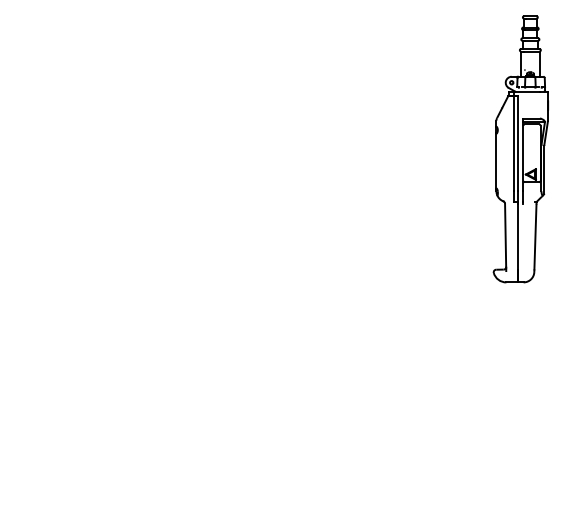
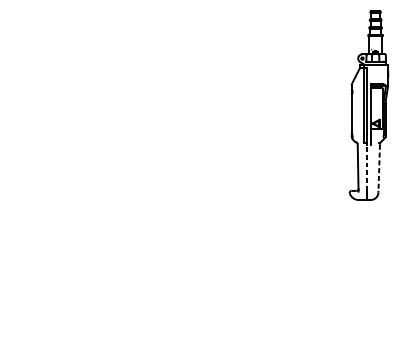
line: (517, 236) -> (366, 167), solid -> dashed
line: (535, 237) -> (379, 168), solid -> dashed

